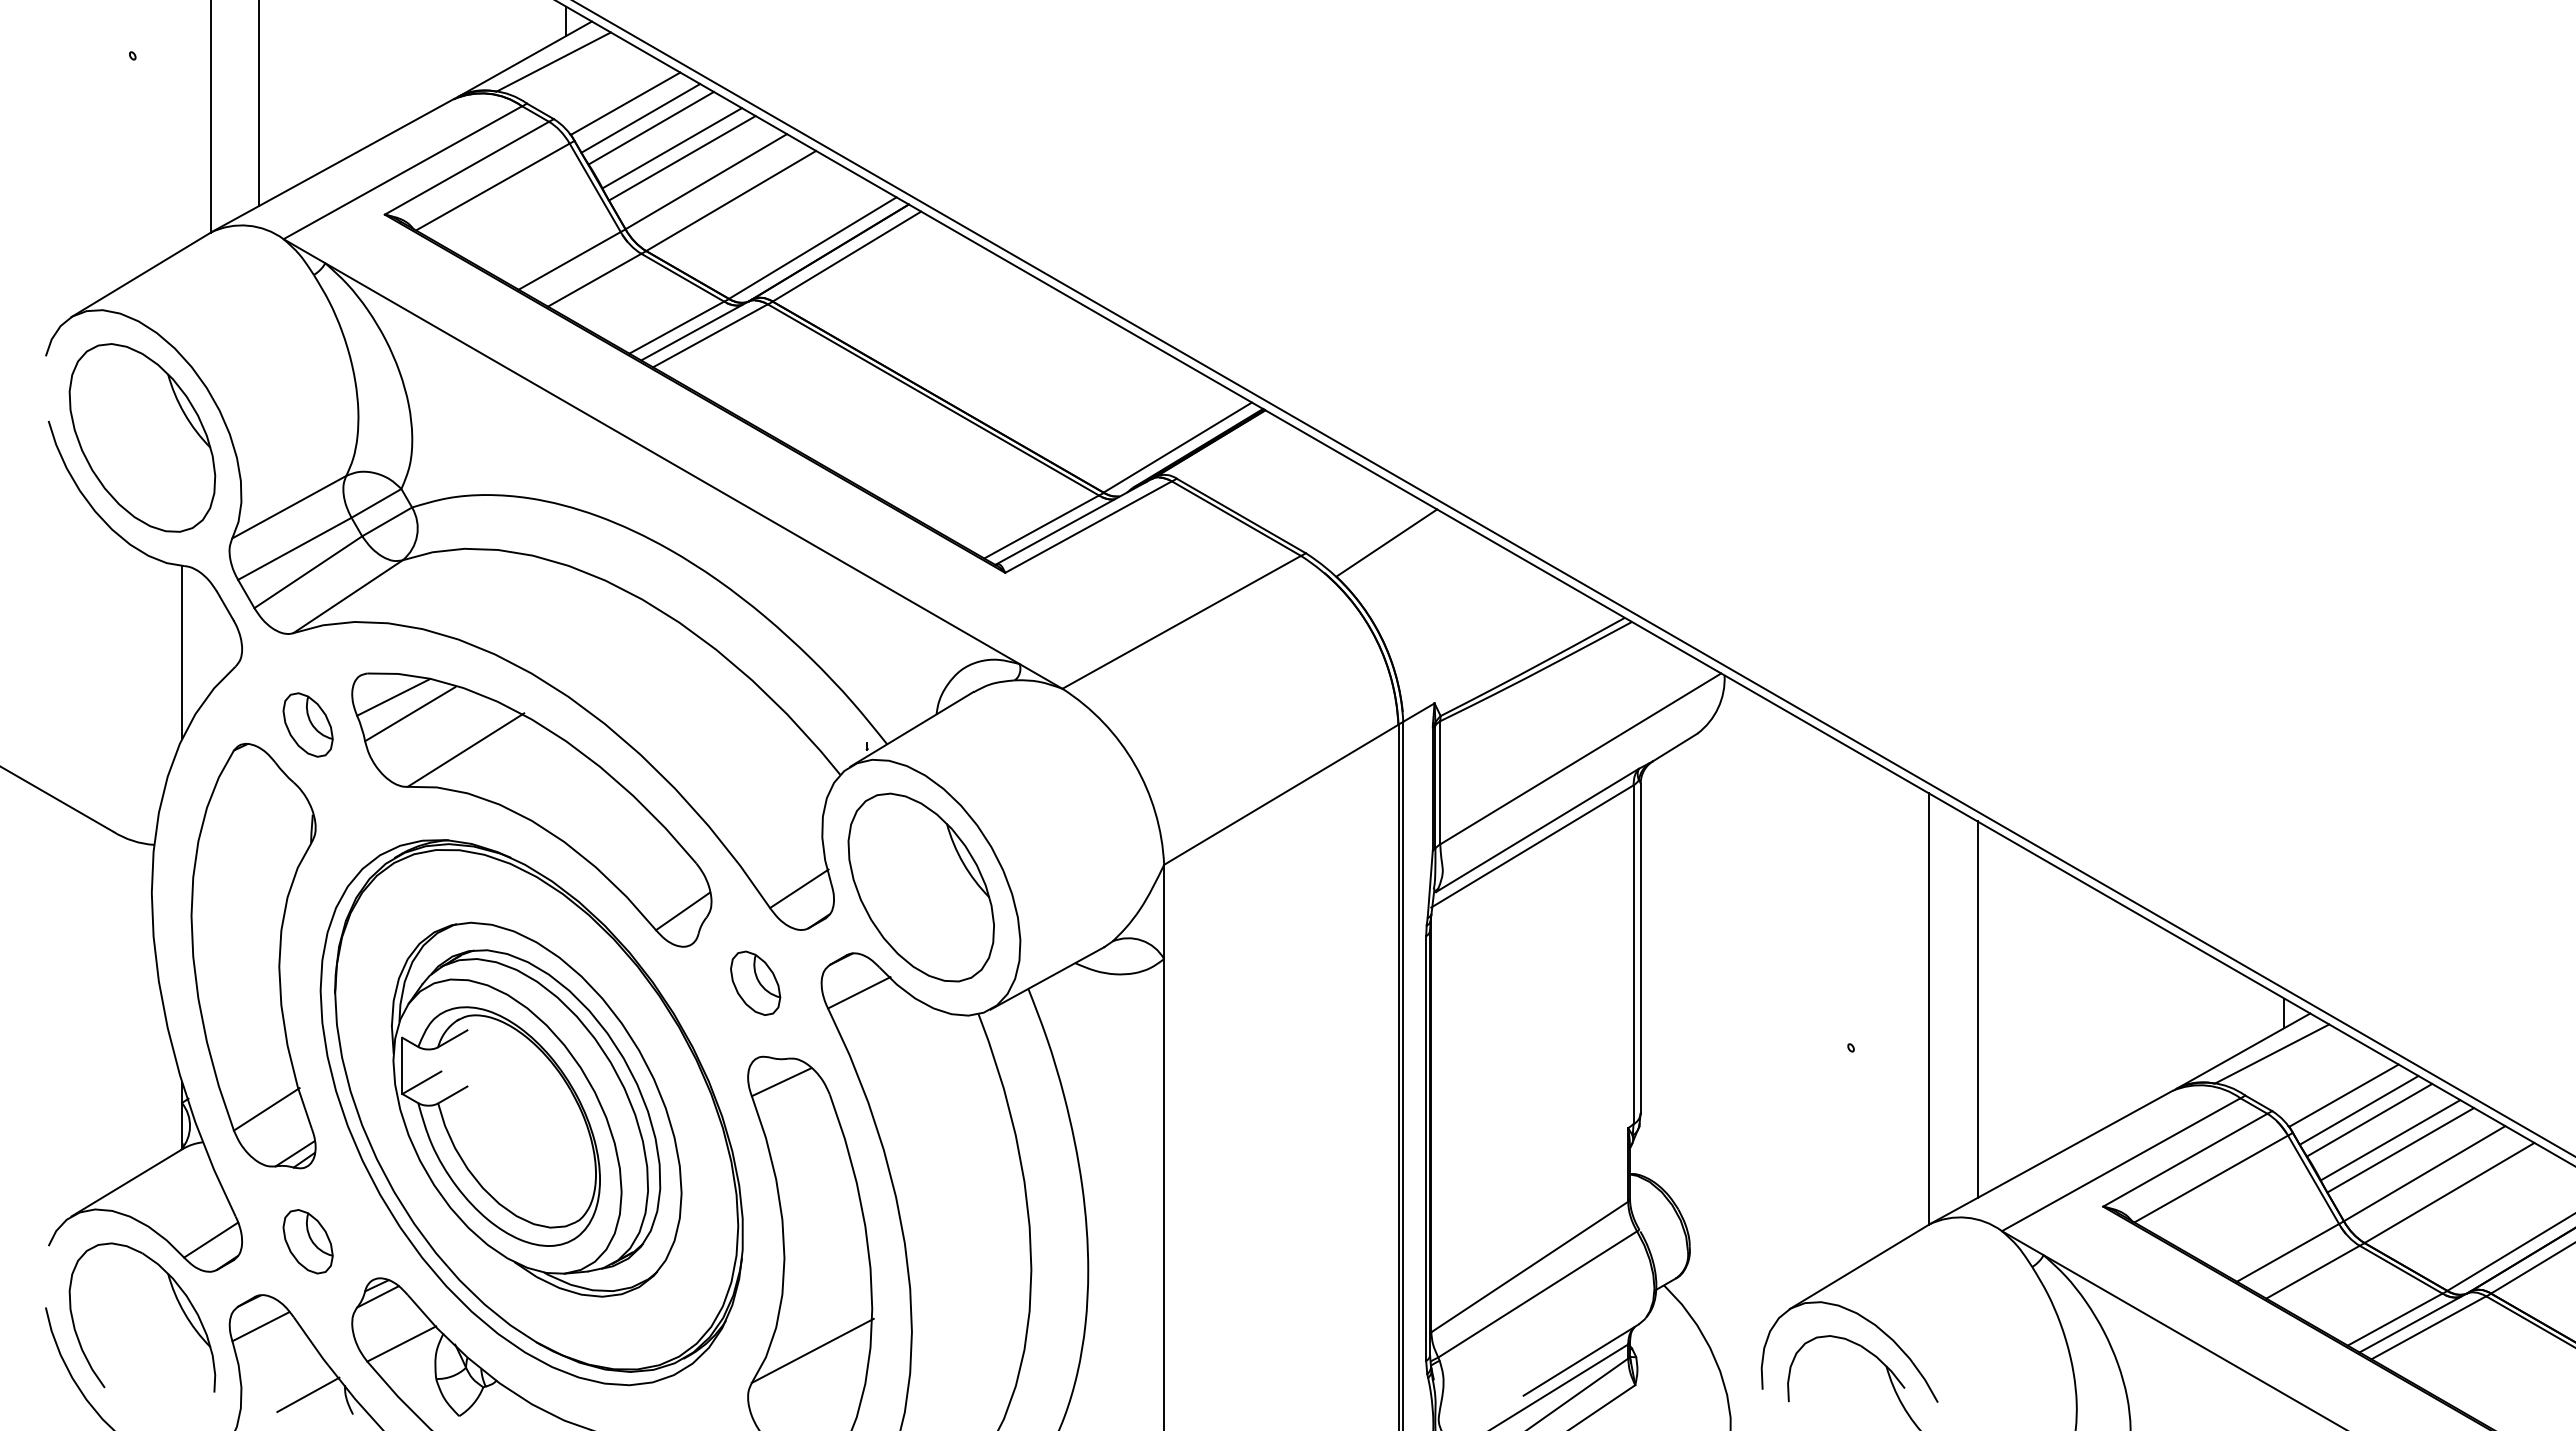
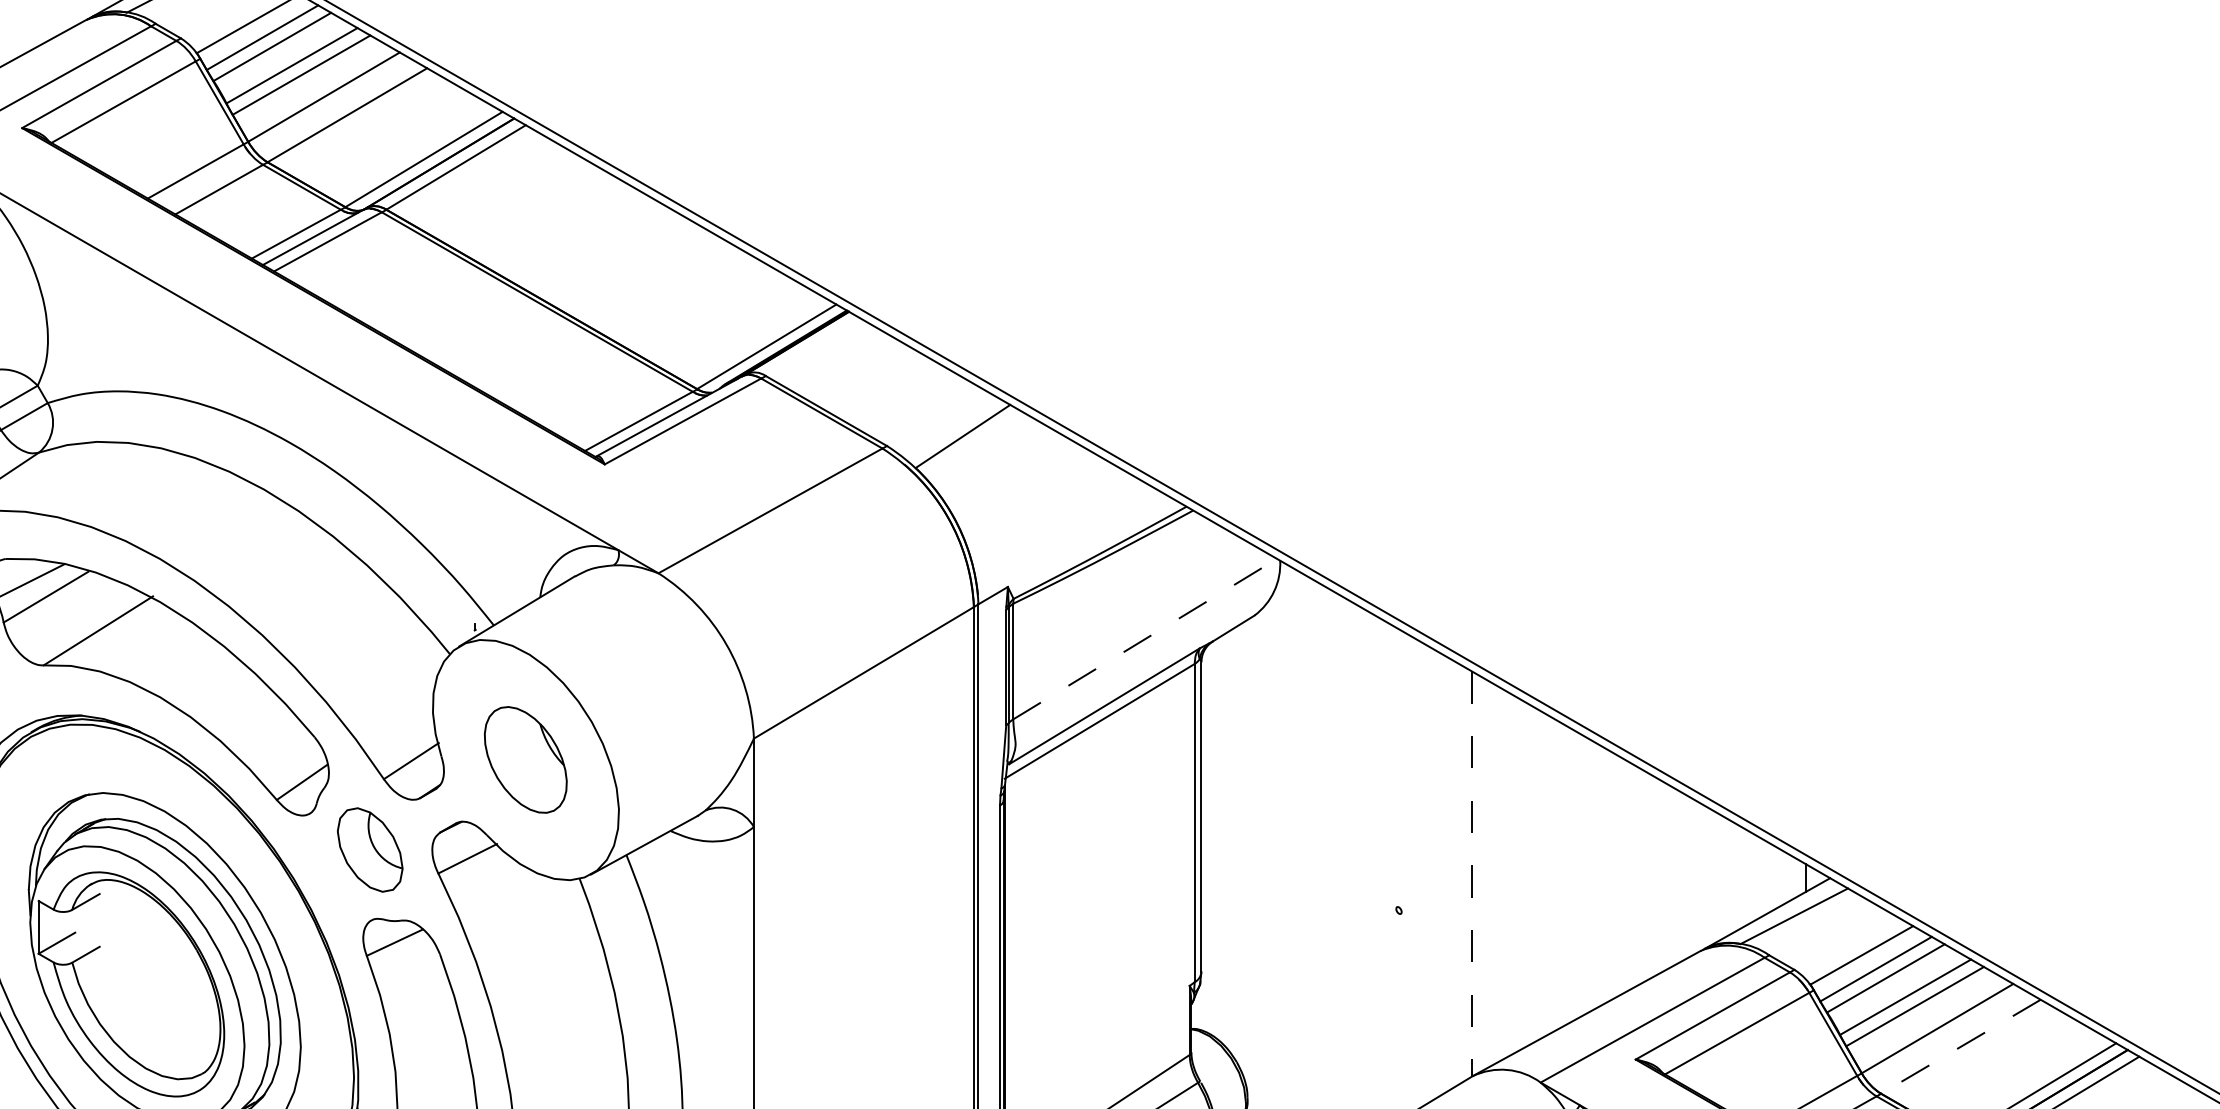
line: (1581, 758) -> (1145, 638), solid -> dashed
part: (920, 887) -> (525, 759), size x0.6
part: (755, 982) -> (370, 849), size x1.4
line: (1928, 1009) -> (1471, 874), solid -> dashed
line: (1977, 1009) -> (1517, 874), removed
line: (2449, 1193) -> (1960, 1047), solid -> dashed

